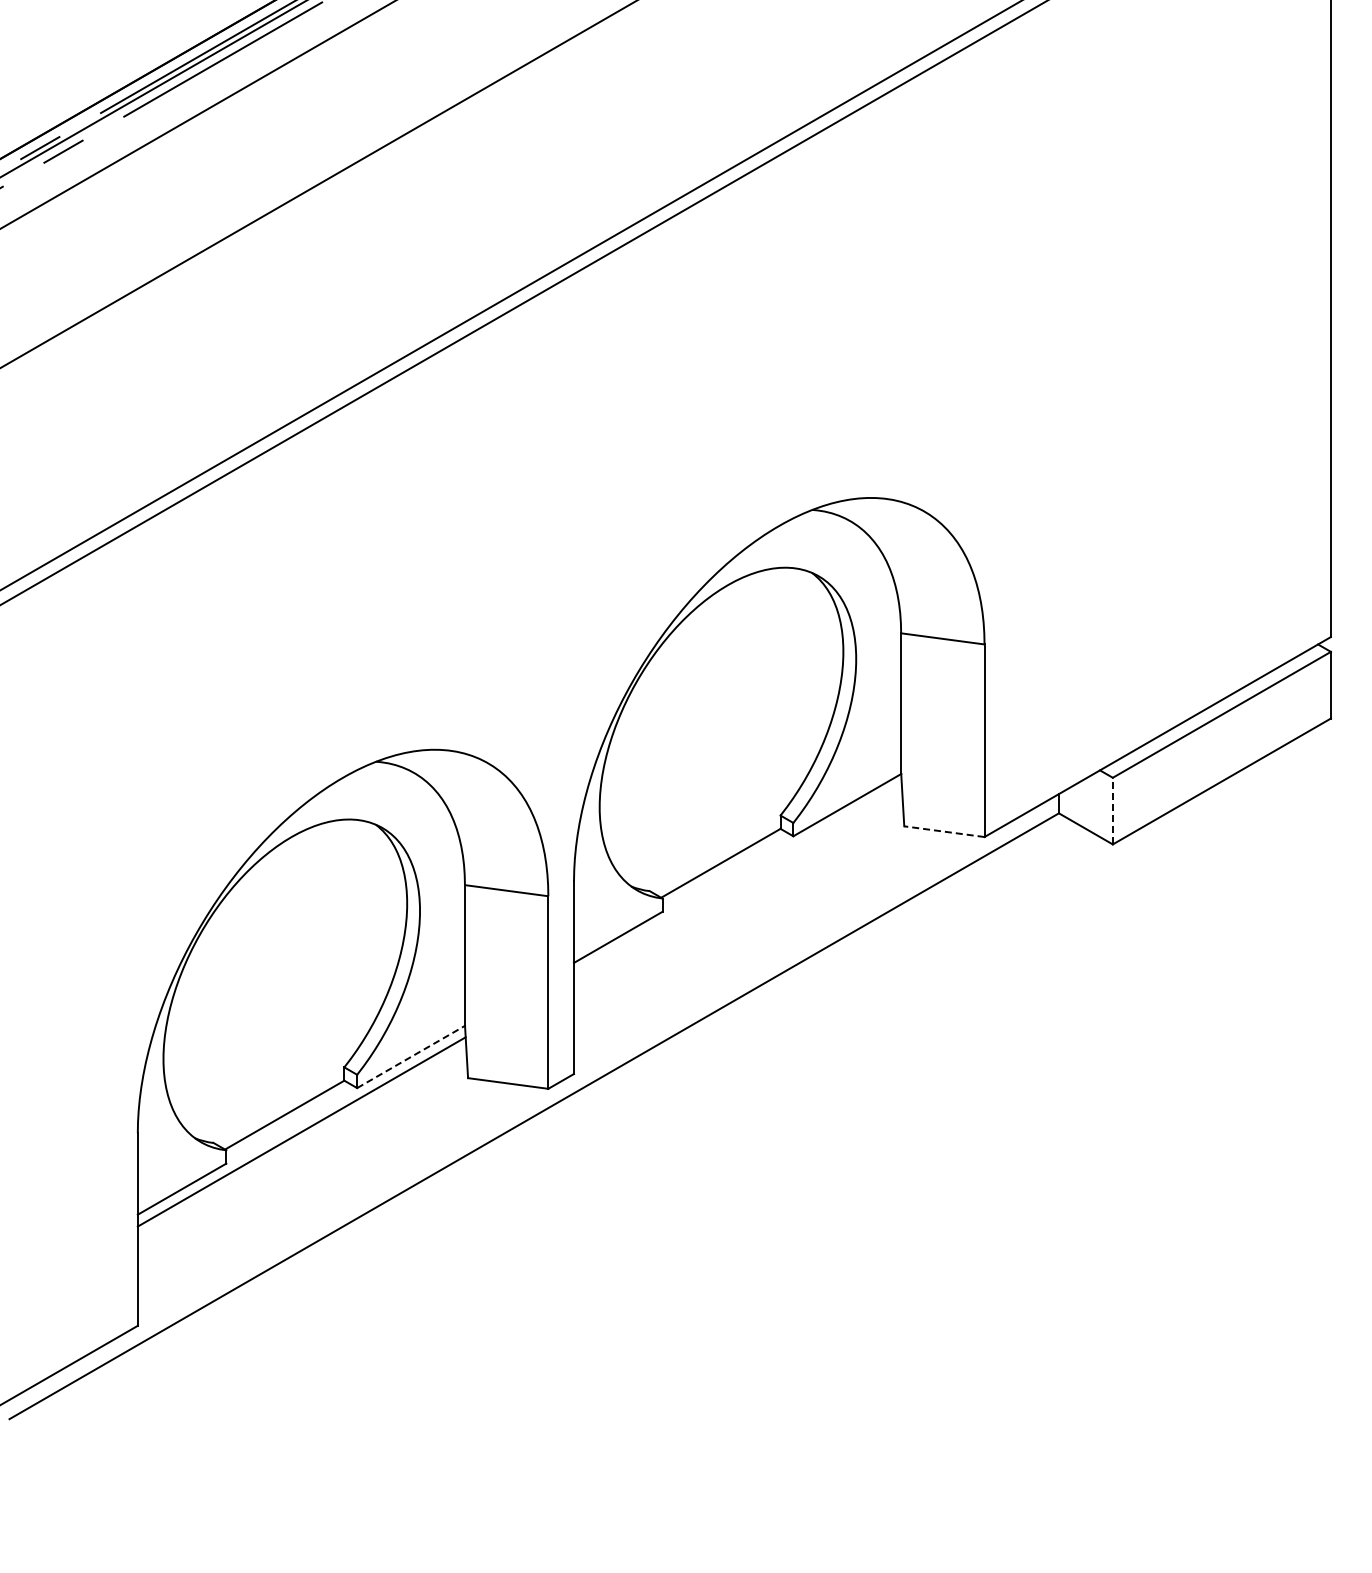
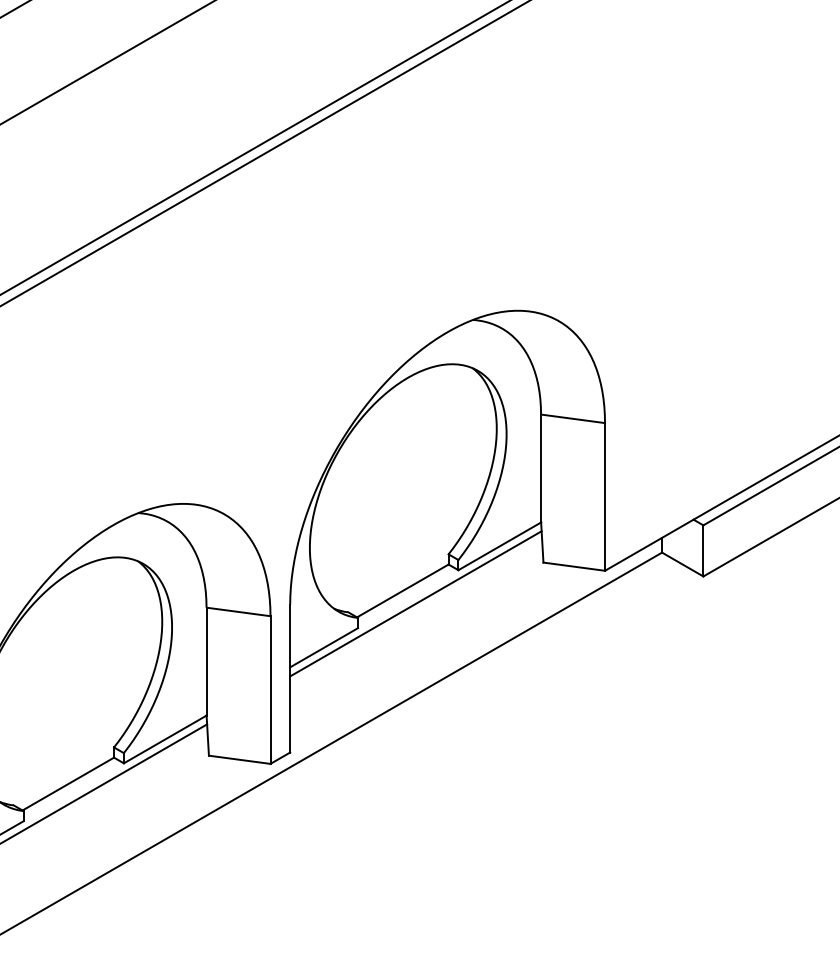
line: (1112, 810) -> (703, 550), dashed -> solid
line: (943, 831) -> (573, 566), dashed -> solid
line: (737, 879) -> (415, 603), added
line: (411, 1056) -> (165, 739), dashed -> solid

